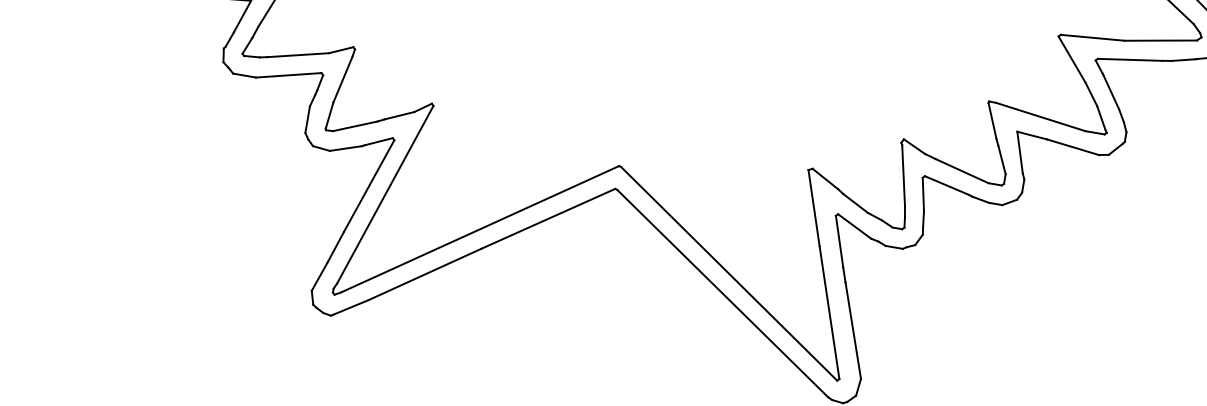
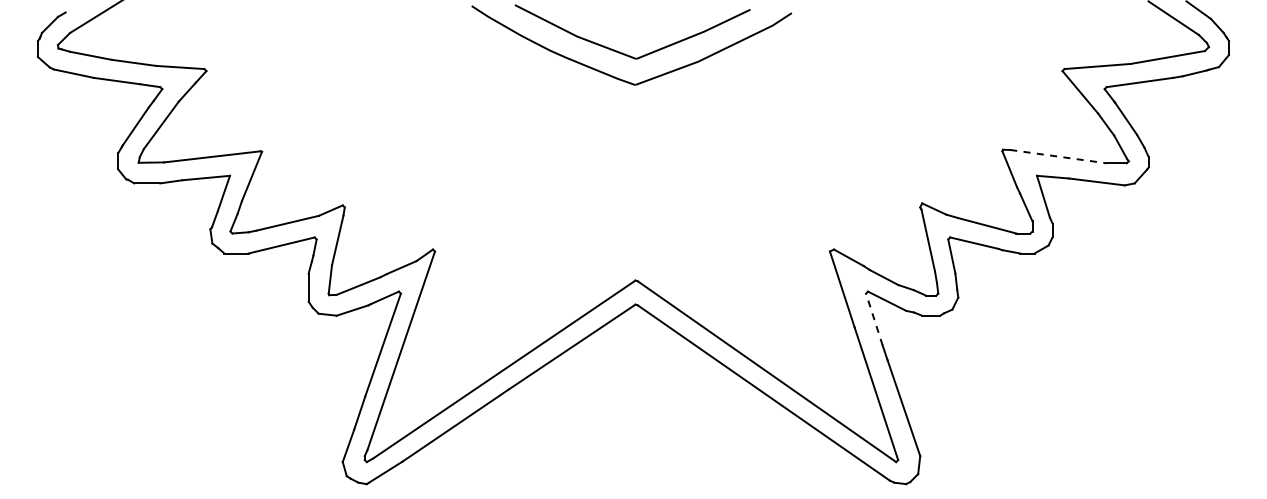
line: (1040, 116) -> (1058, 156), solid -> dashed
line: (839, 241) -> (874, 319), solid -> dashed

